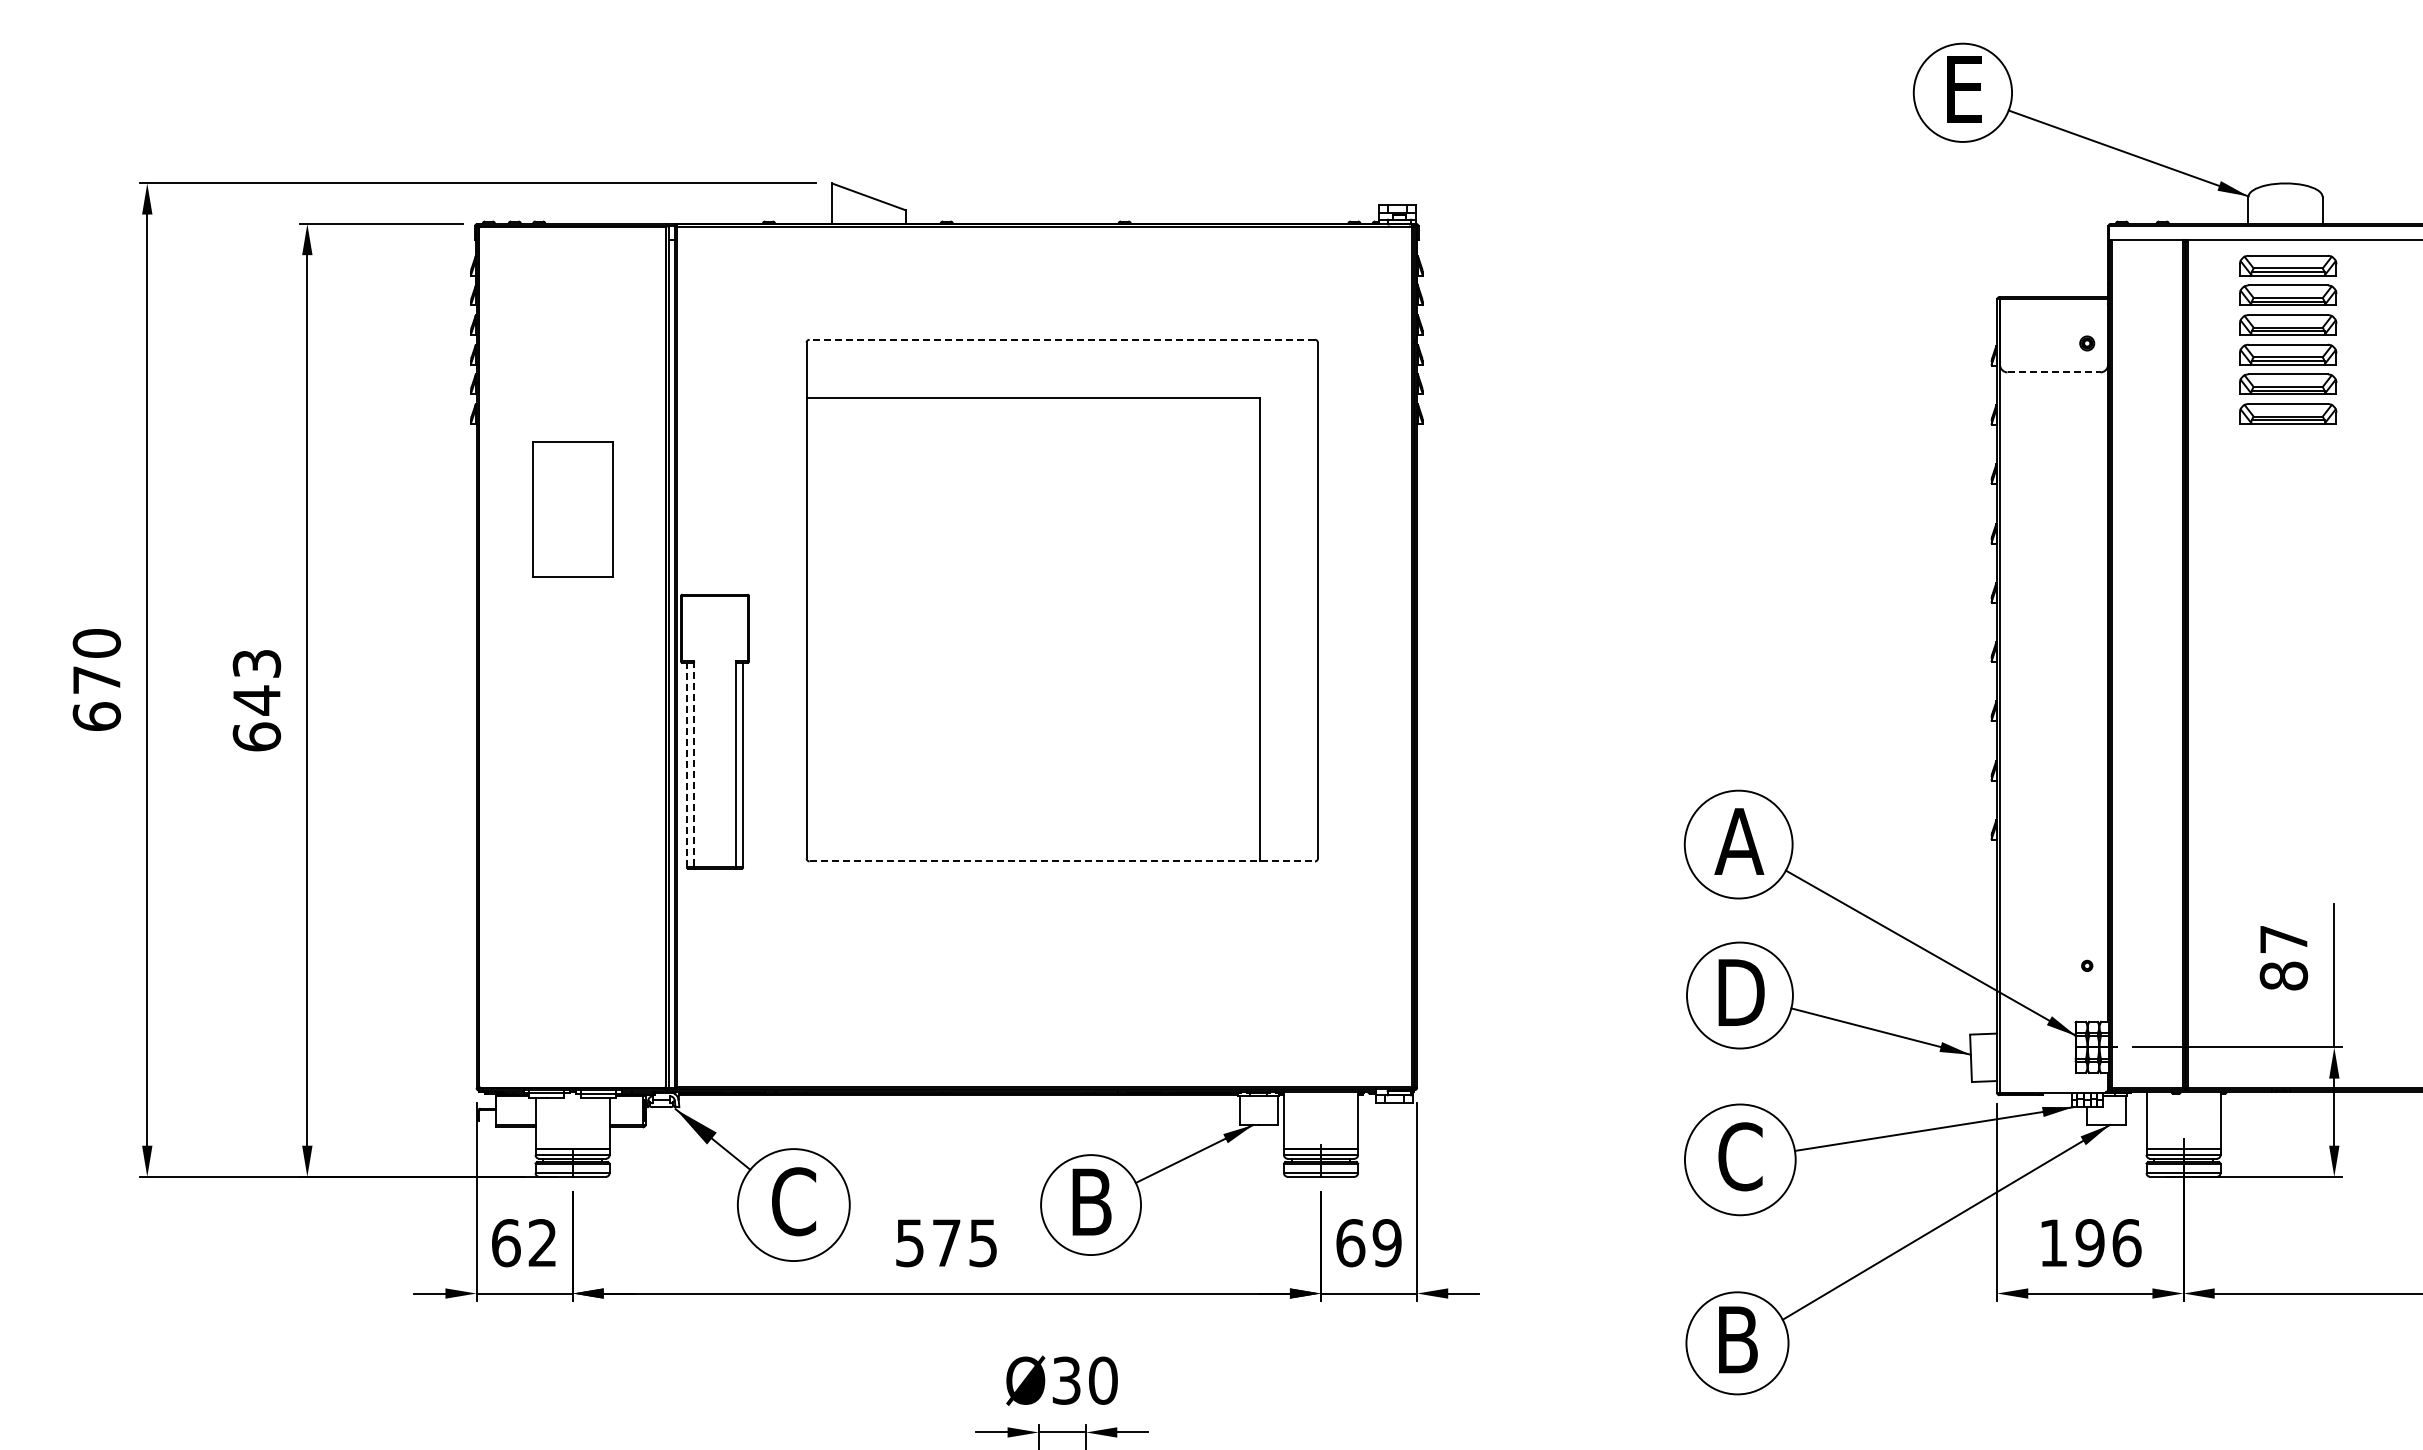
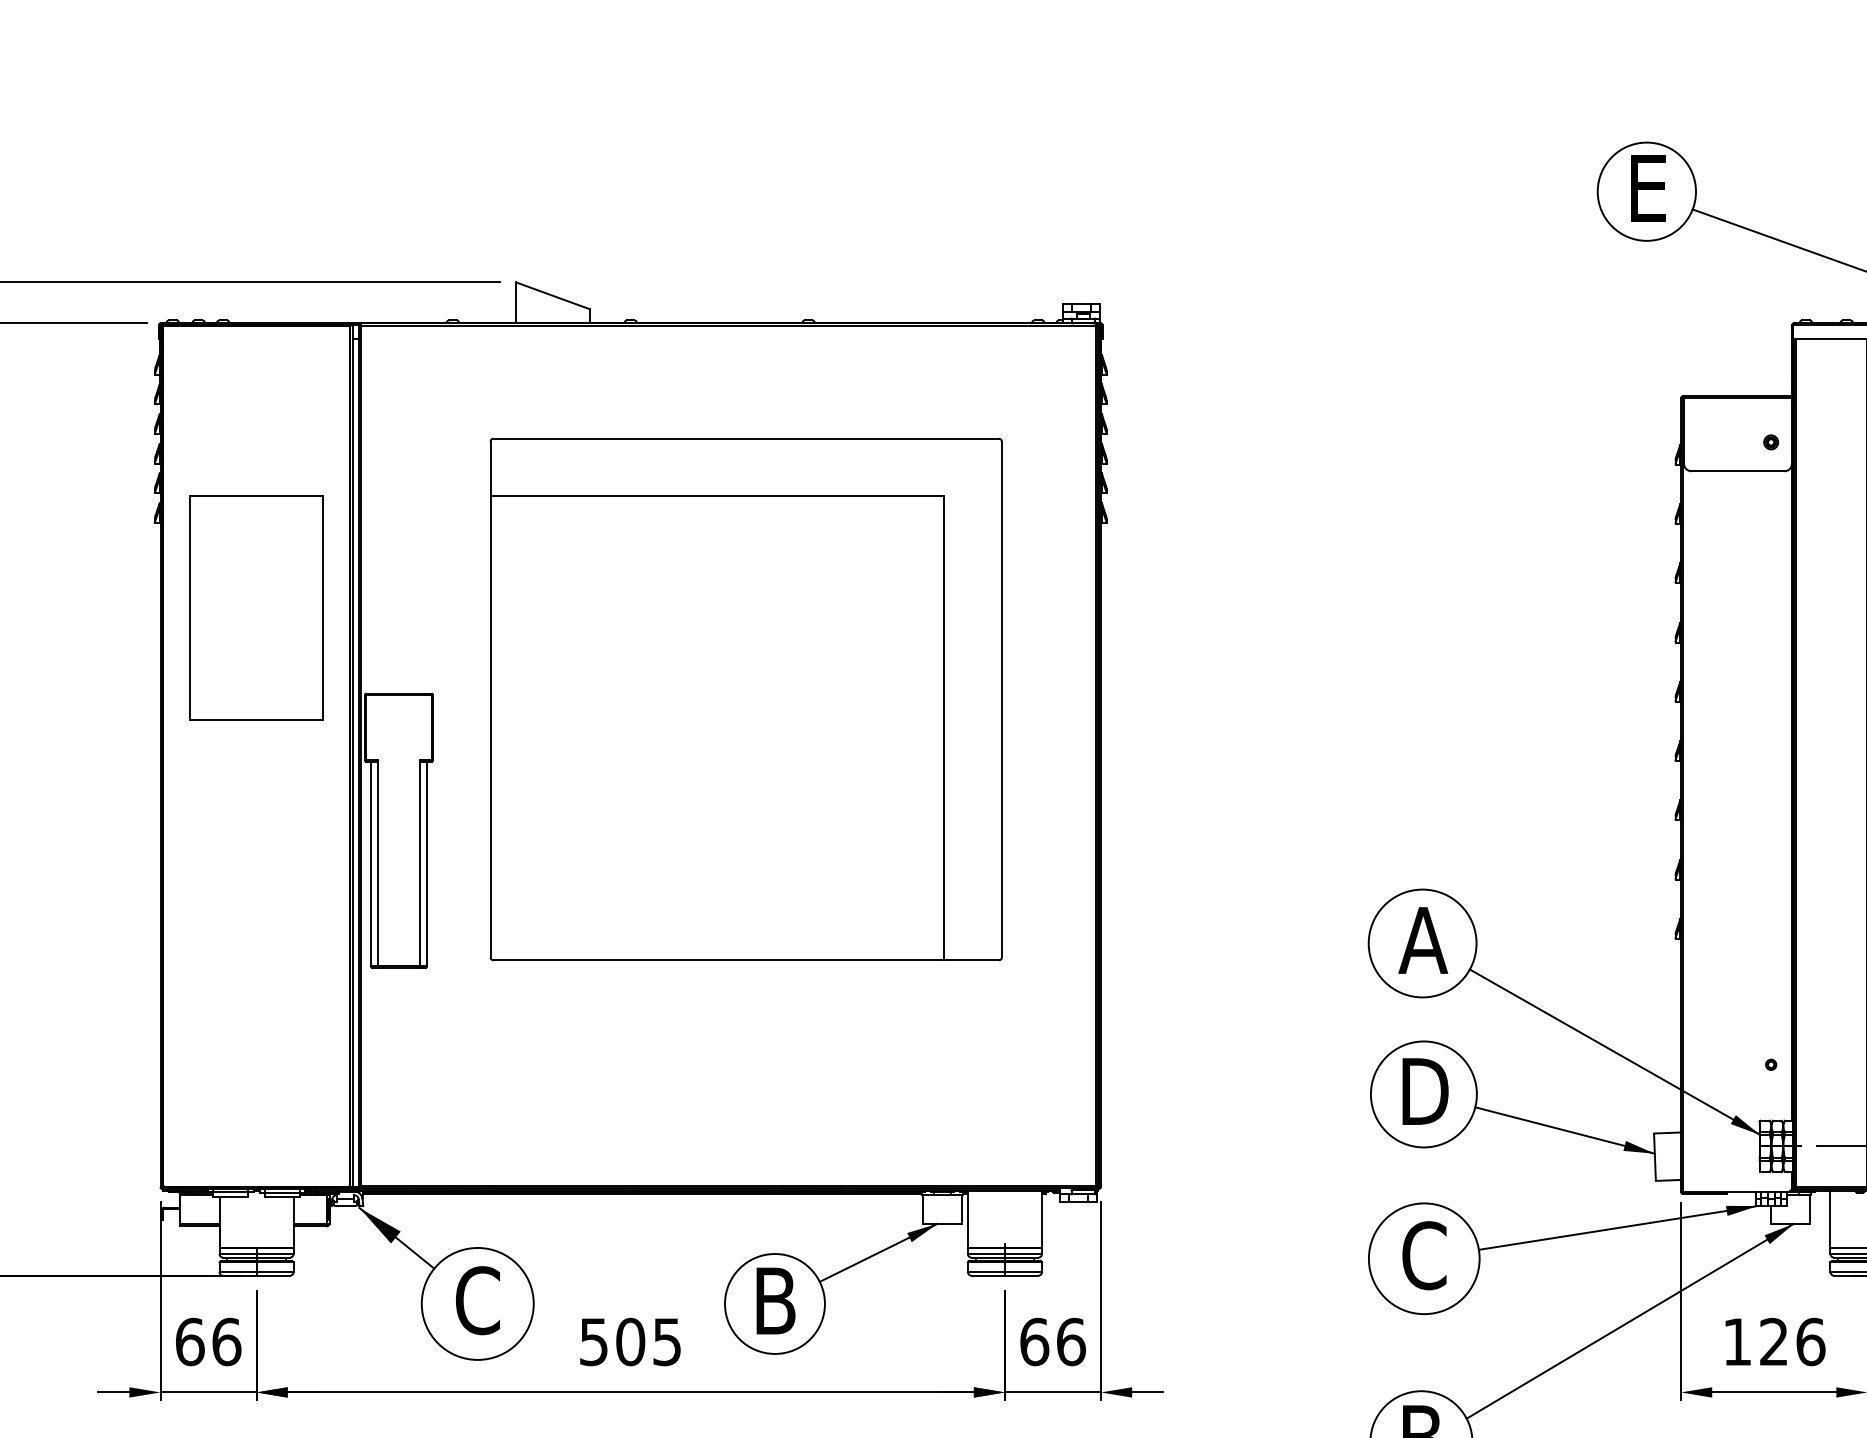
line: (1062, 339) -> (746, 438), dashed -> solid
line: (2054, 372) -> (1738, 471), dashed -> solid
part: (572, 509) -> (256, 608), size x1.67
line: (686, 764) -> (370, 863), dashed -> solid
line: (694, 764) -> (378, 863), dashed -> solid
line: (1062, 861) -> (746, 960), dashed -> solid
text: (542, 1243) -> (226, 1342), 62 -> 66
text: (946, 1243) -> (630, 1342), 575 -> 505
text: (1387, 1243) -> (1071, 1342), 69 -> 66
text: (2089, 1243) -> (1773, 1342), 196 -> 126

